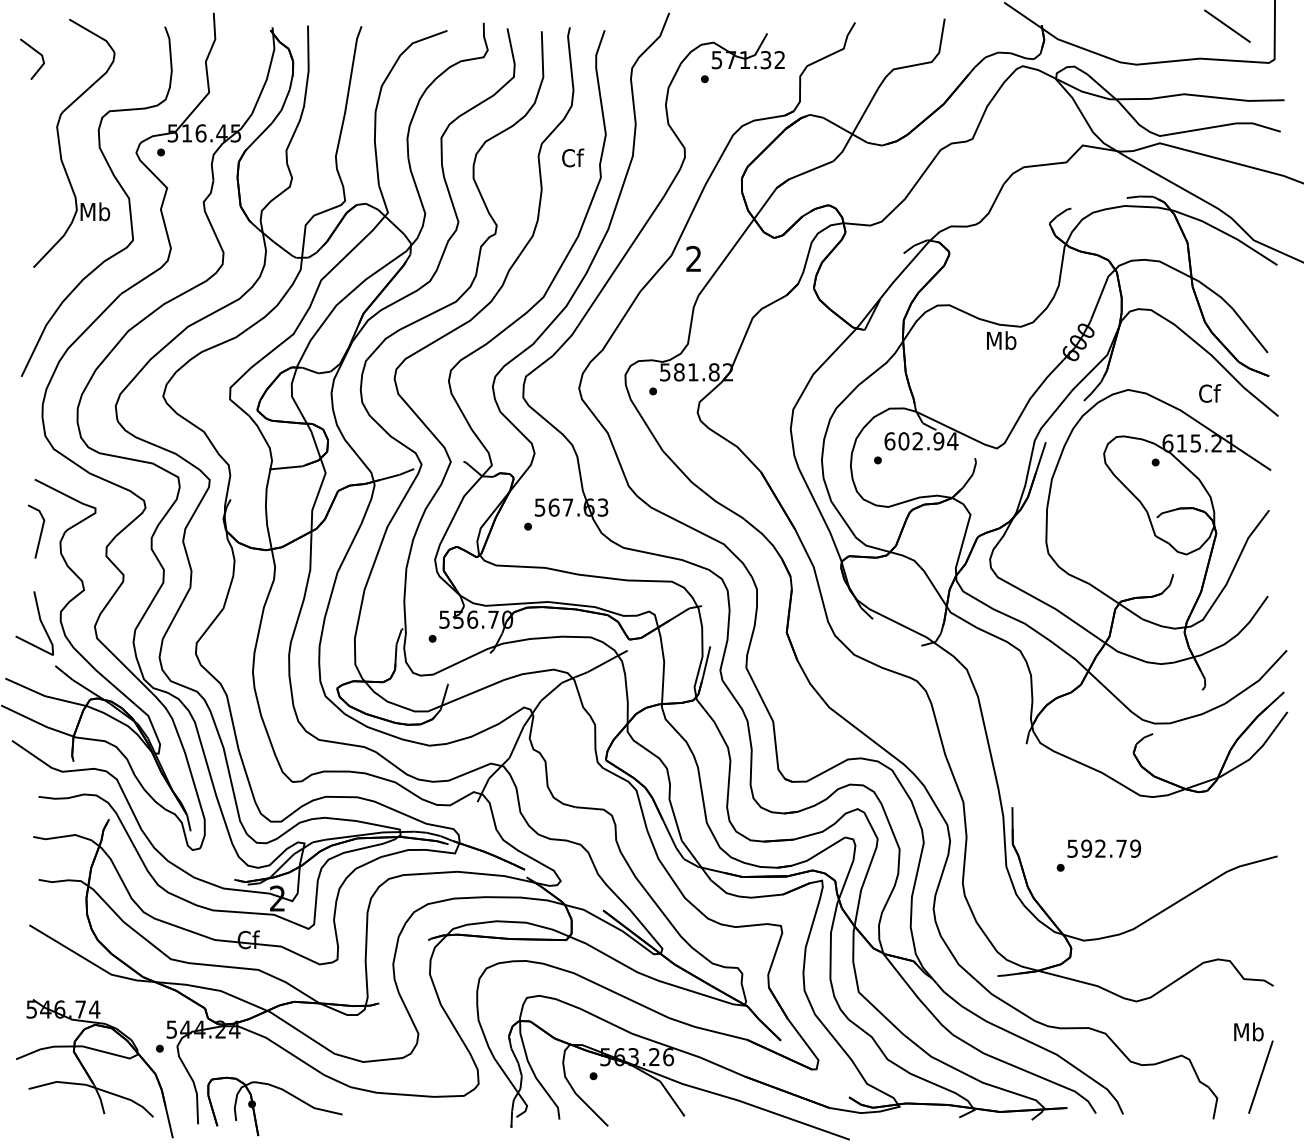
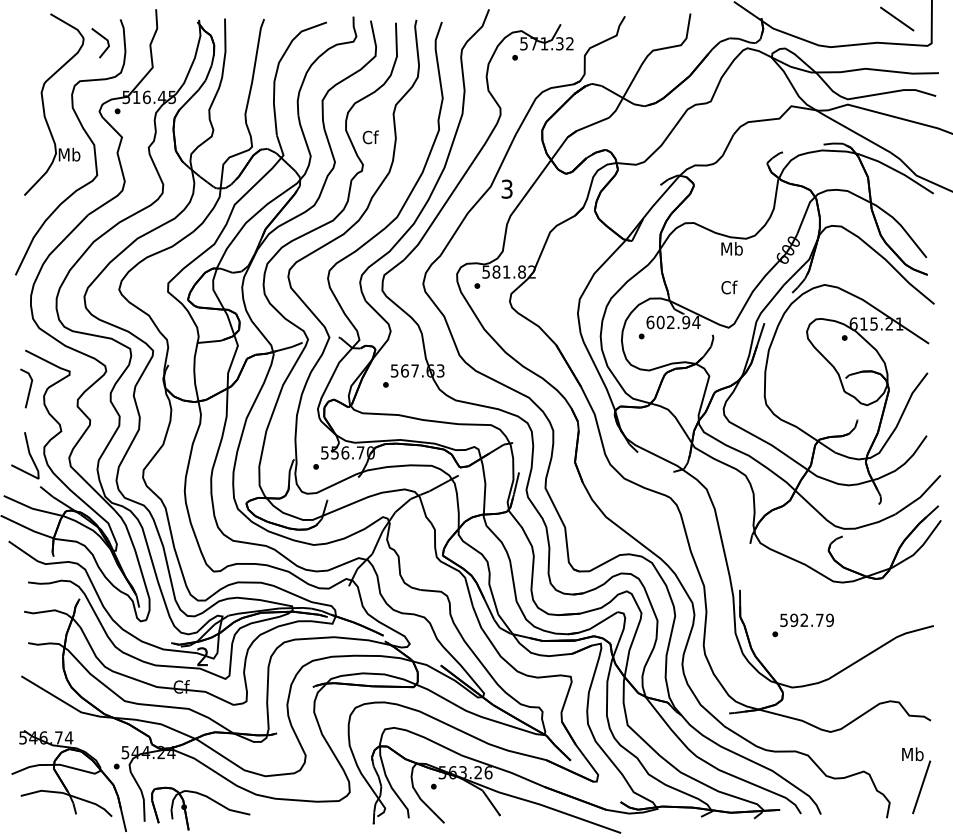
line: (37, 54) -> (104, 39), moved
text: (572, 158) -> (370, 137), moved
text: (693, 259) -> (506, 189), 2 -> 3
text: (1210, 393) -> (729, 287), moved

